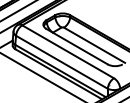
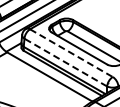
line: (68, 52) -> (71, 53), solid -> dashed
line: (61, 62) -> (65, 62), solid -> dashed

